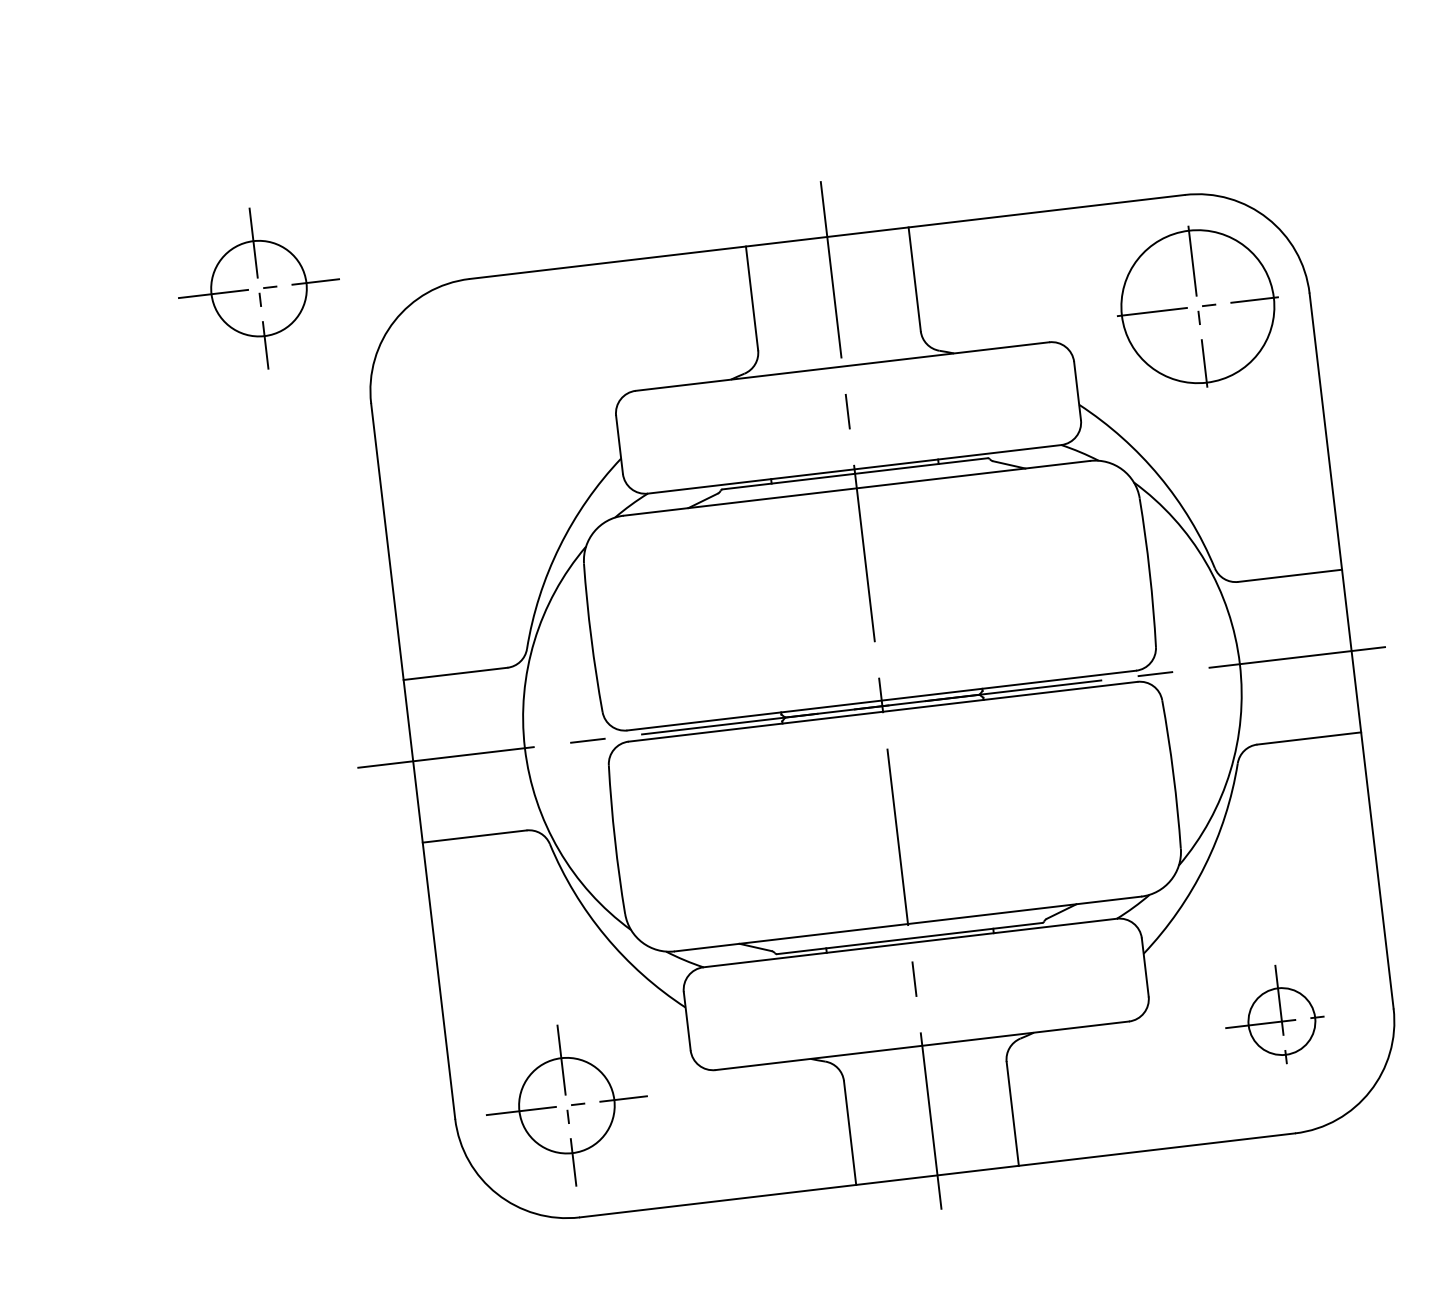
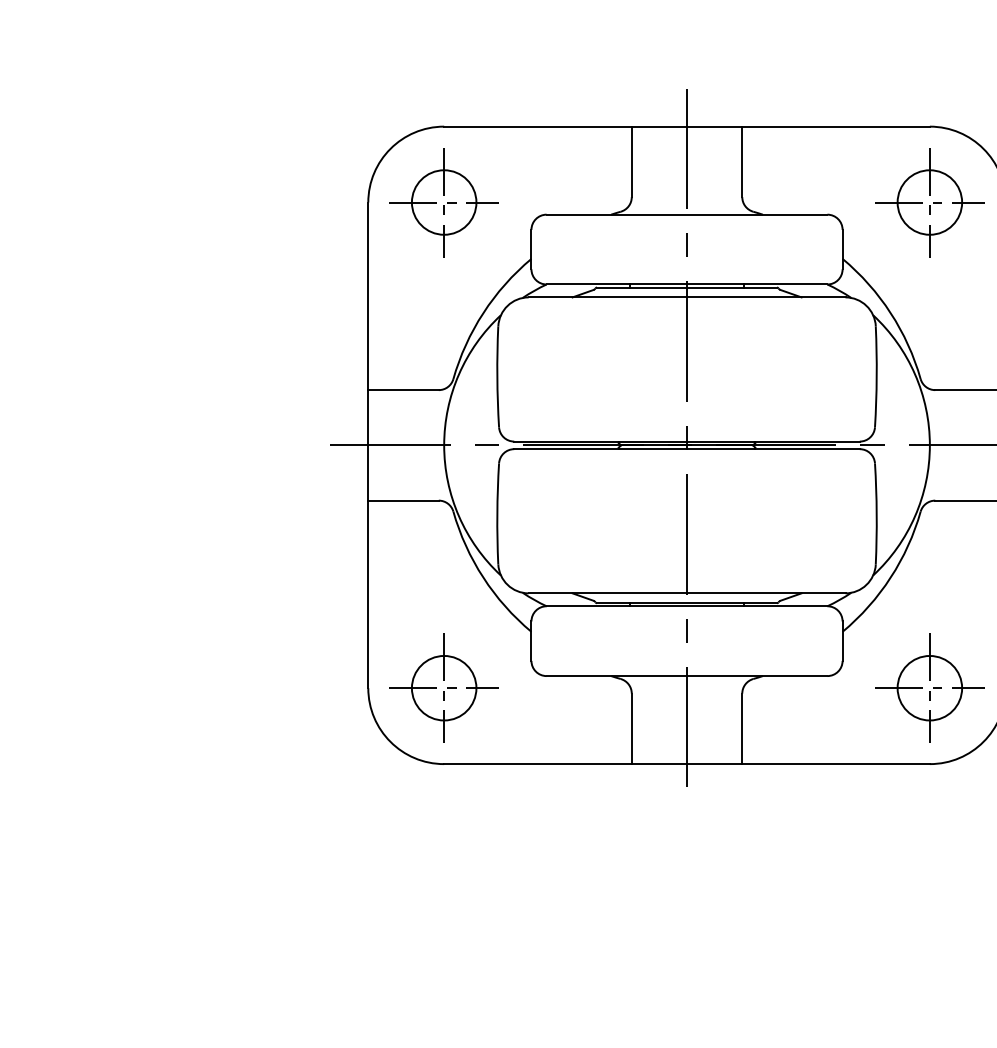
part: (257, 288) -> (443, 202), moved
circle: (1197, 306) -> (929, 202), size x0.62
part: (1281, 1020) -> (929, 687), size x1.43

